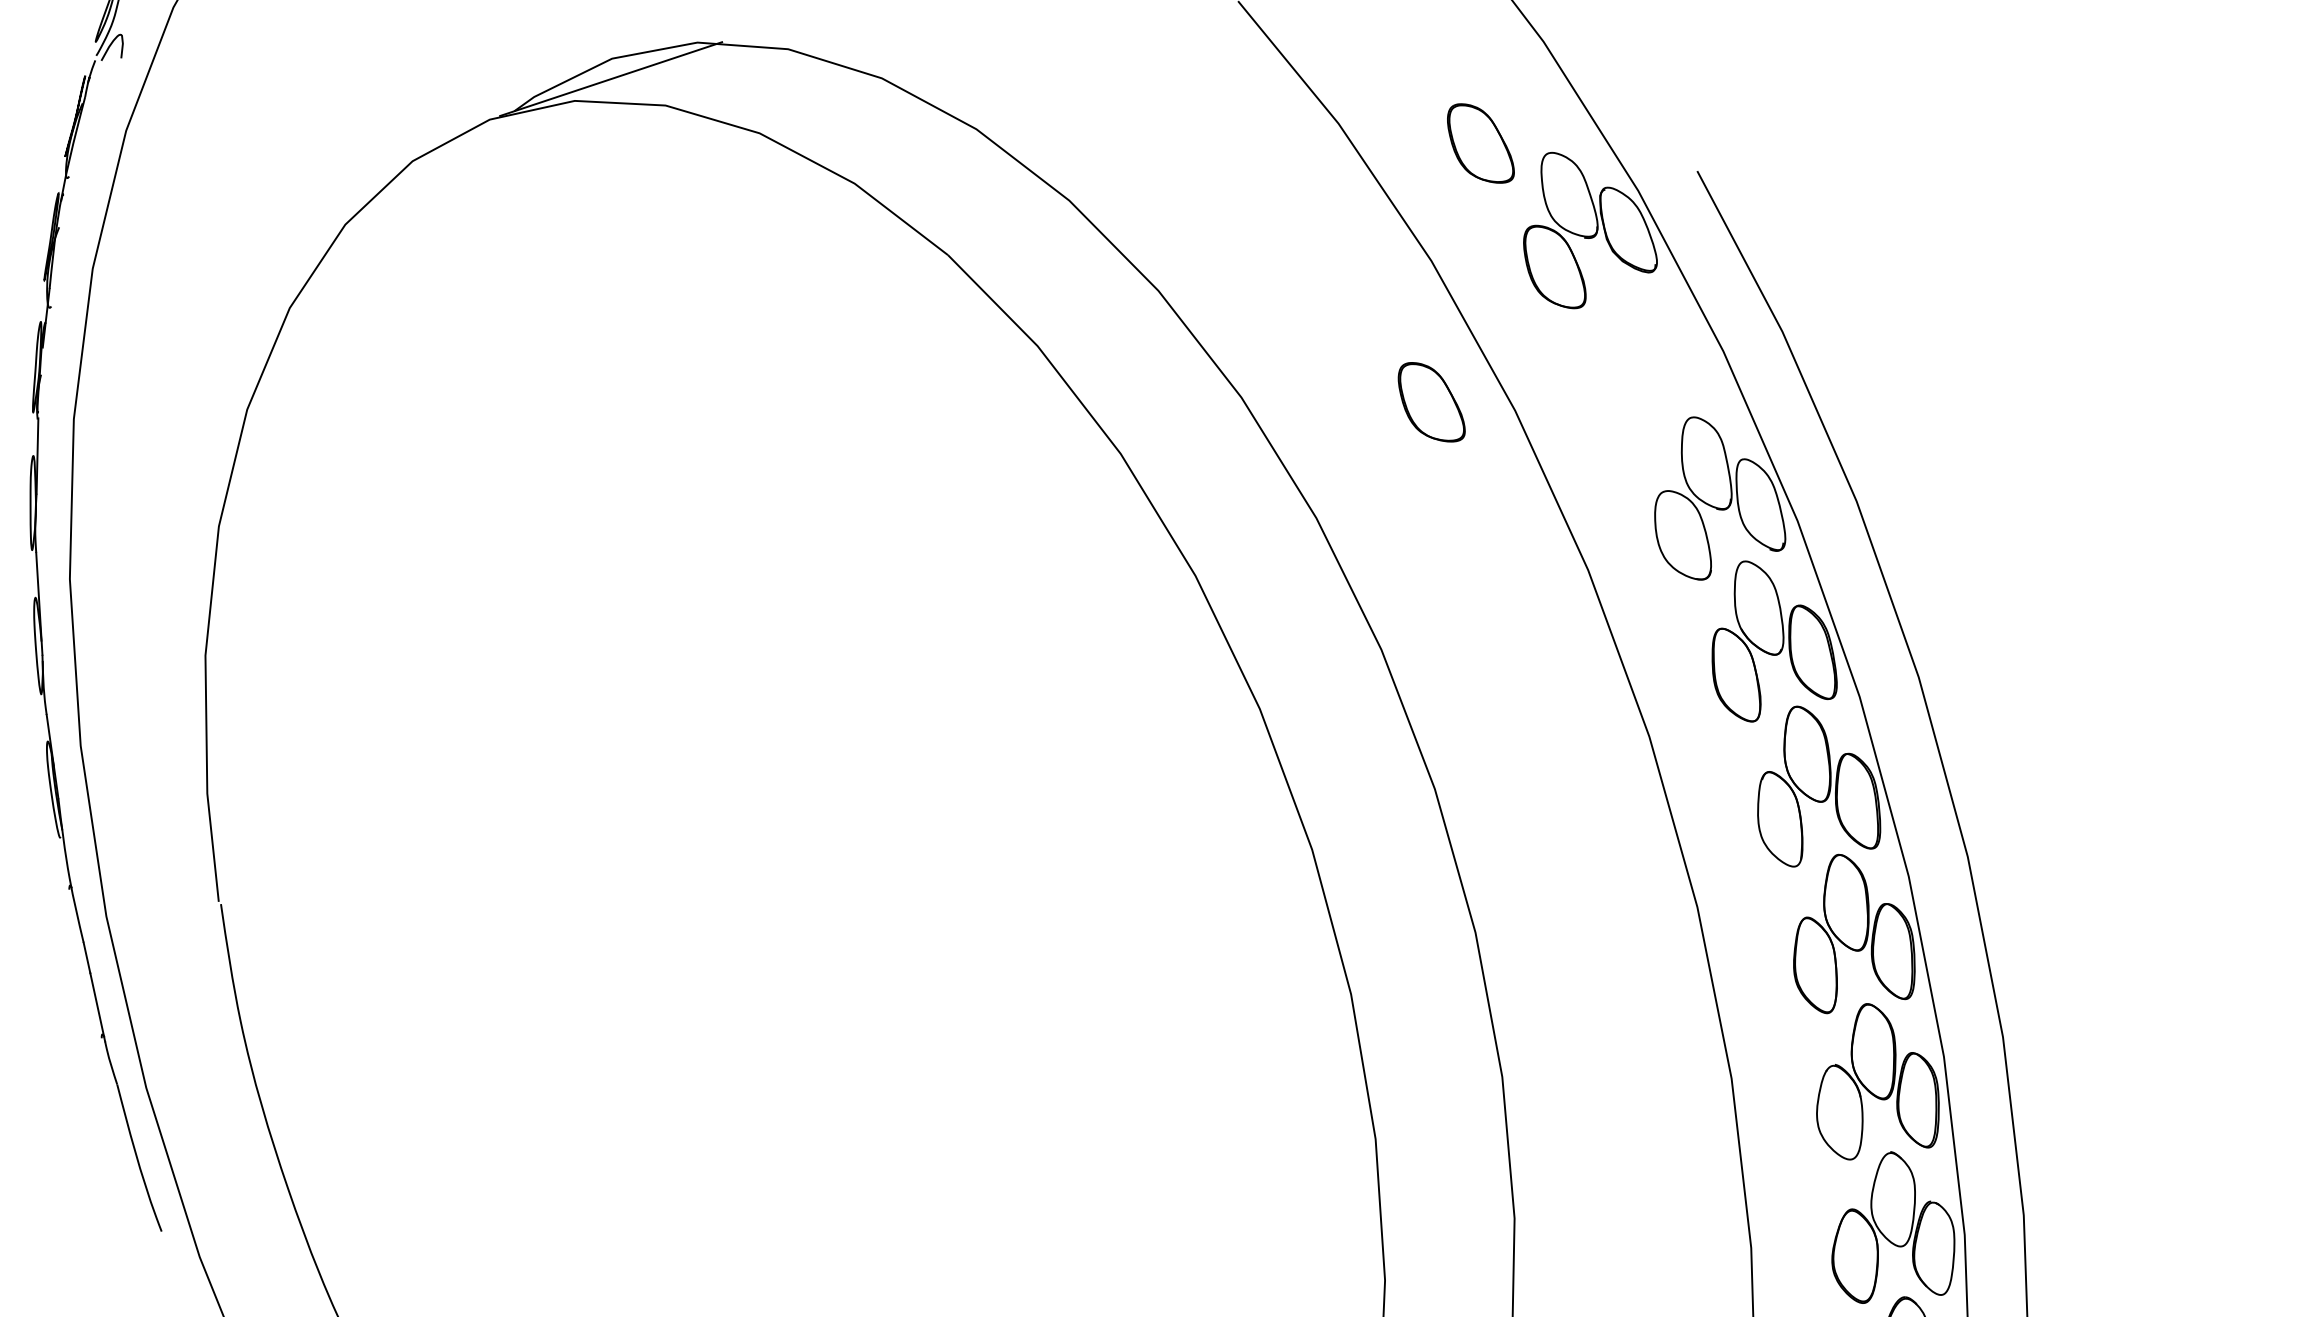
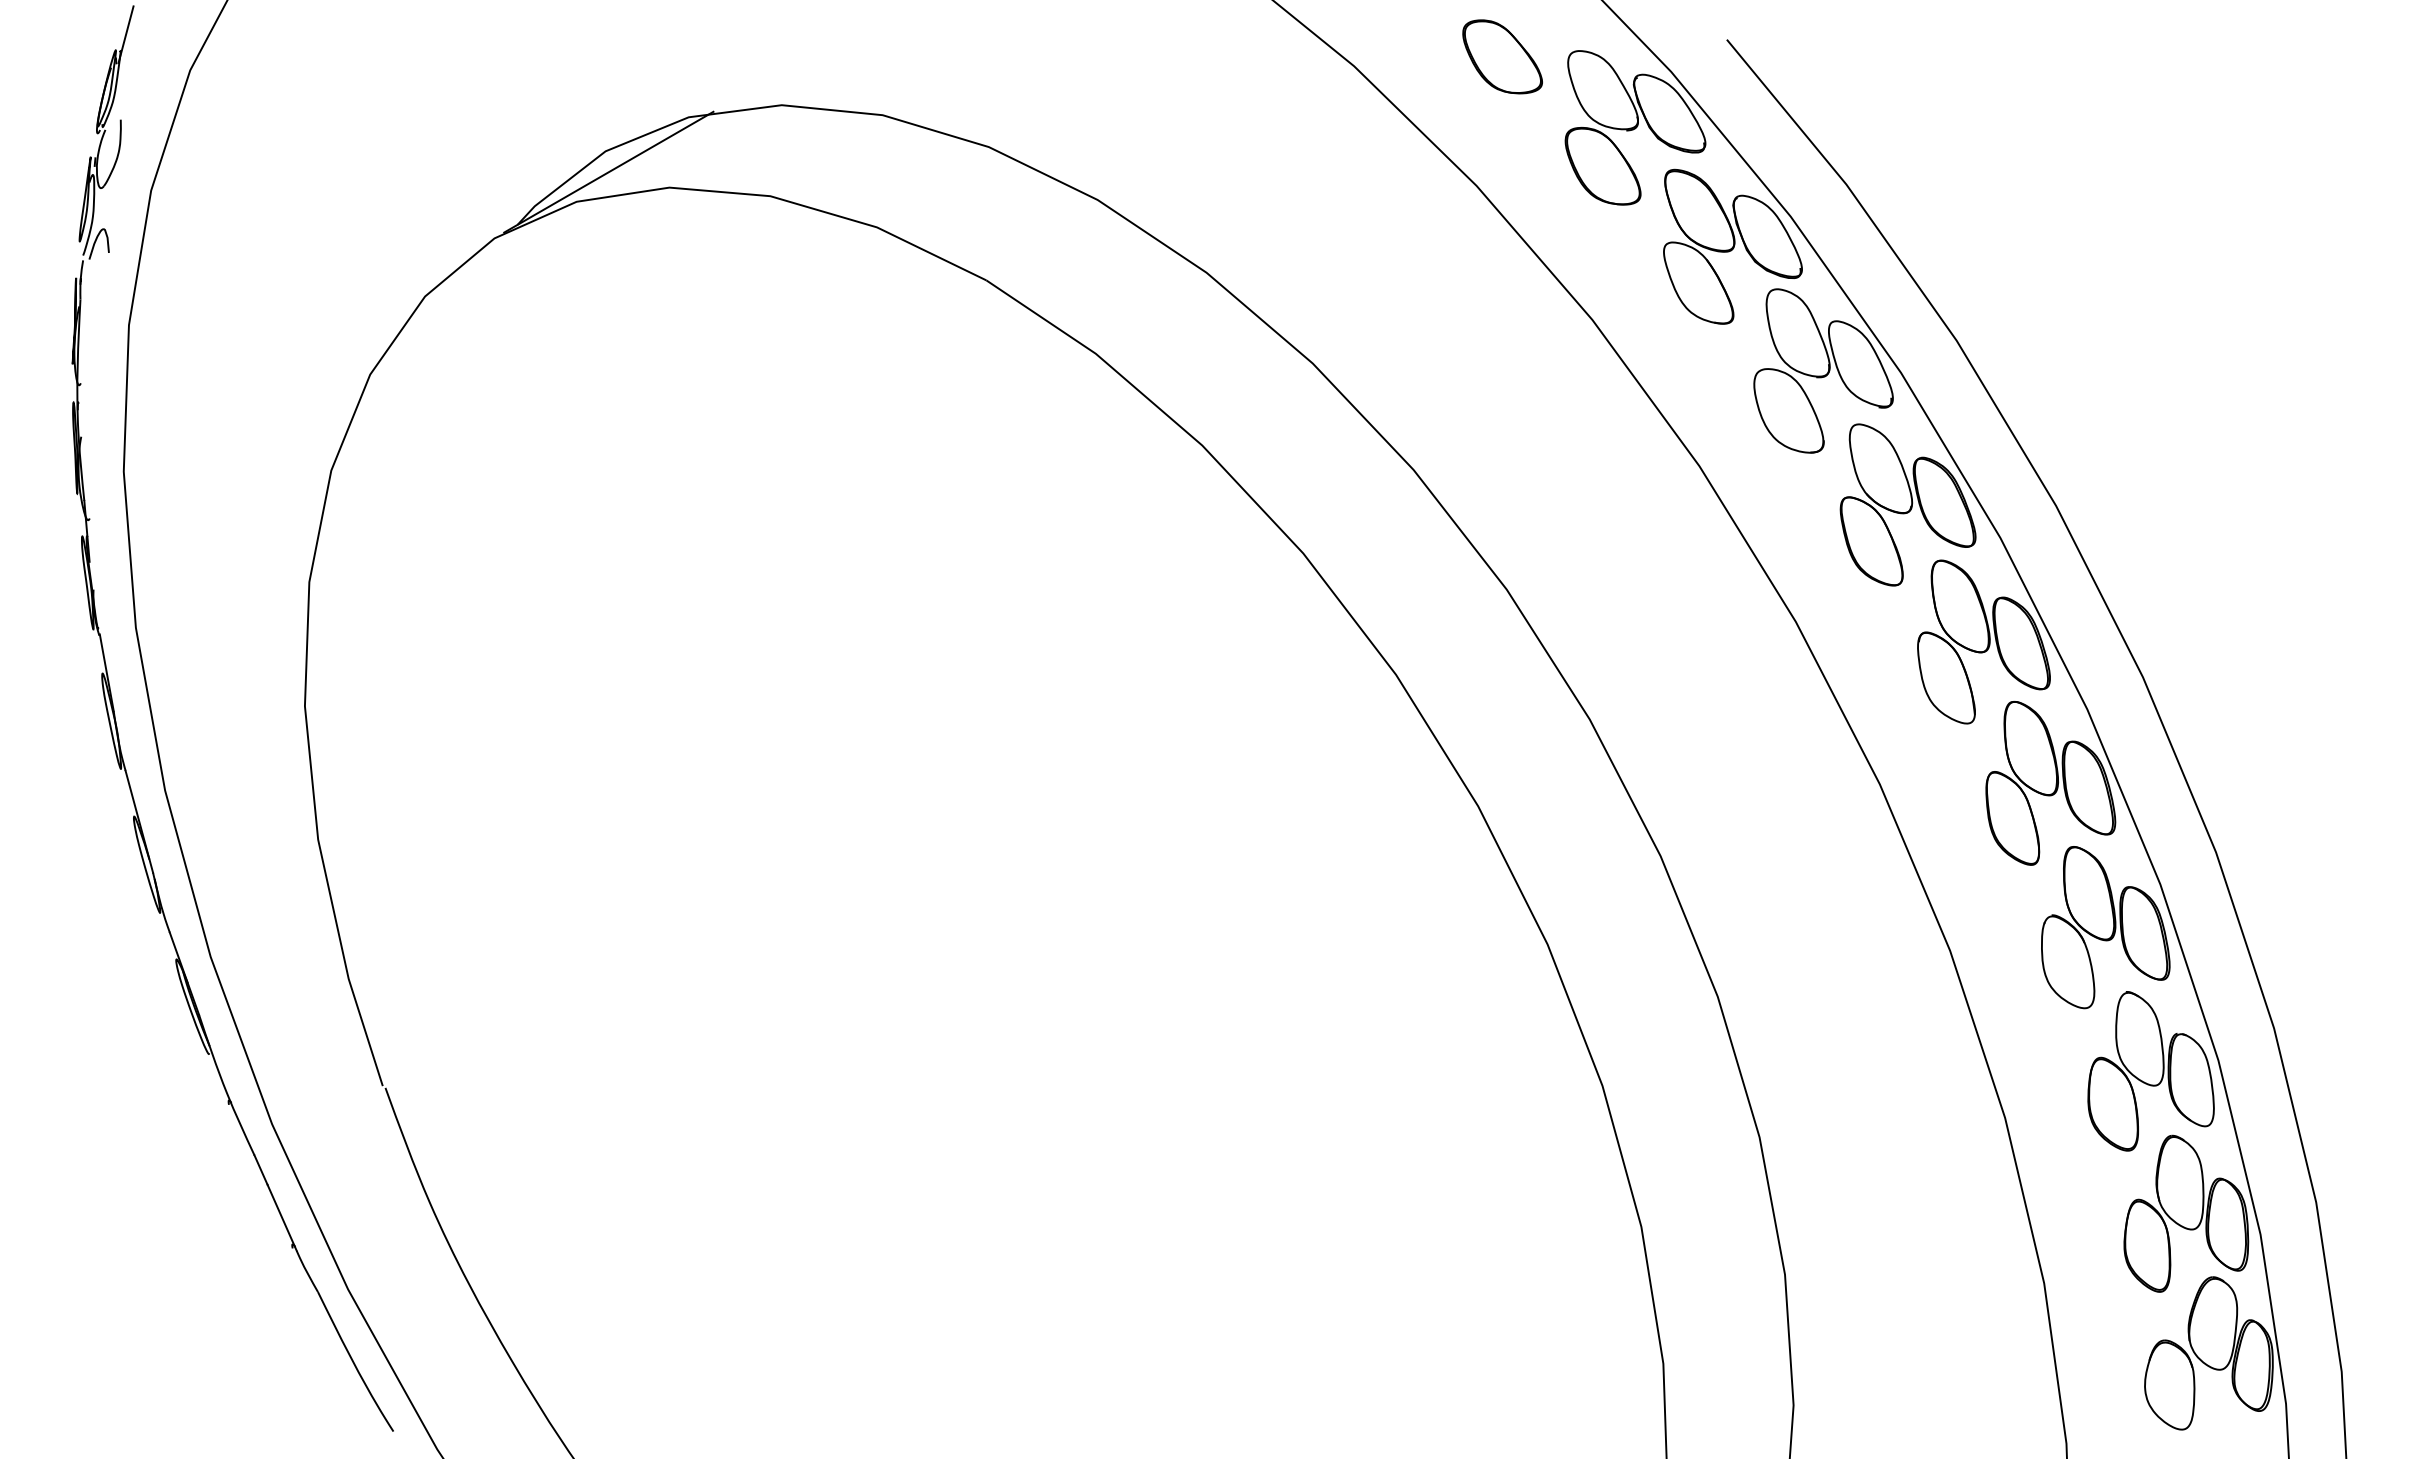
part: (1662, 368) -> (1732, 246), added
part: (1432, 402) -> (1506, 328), removed

